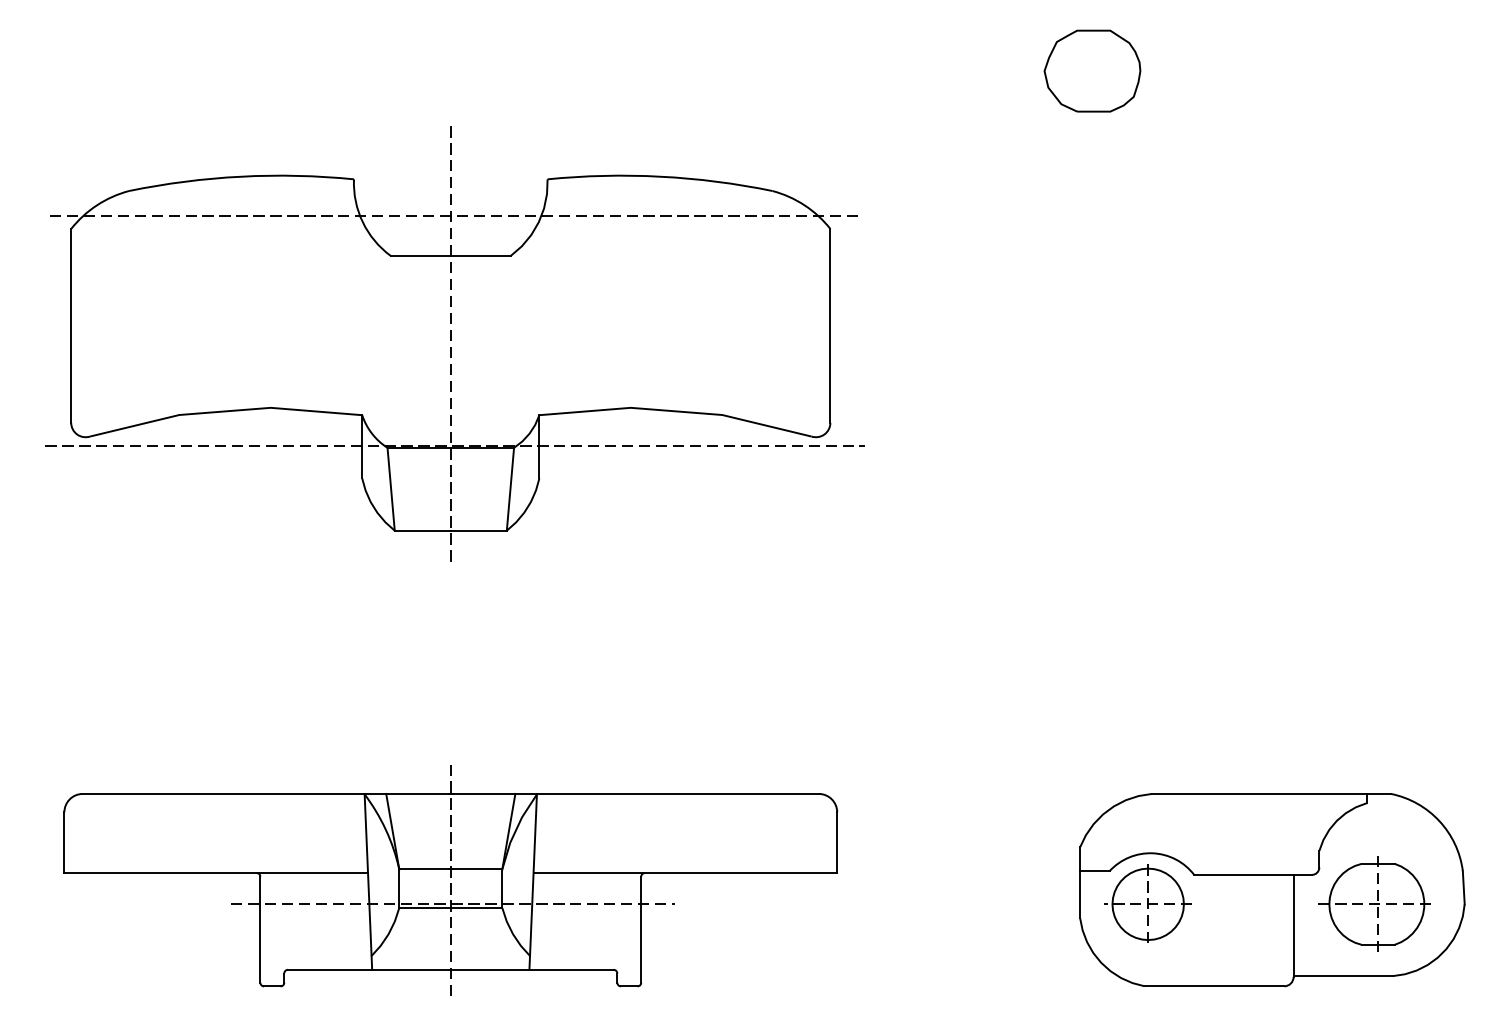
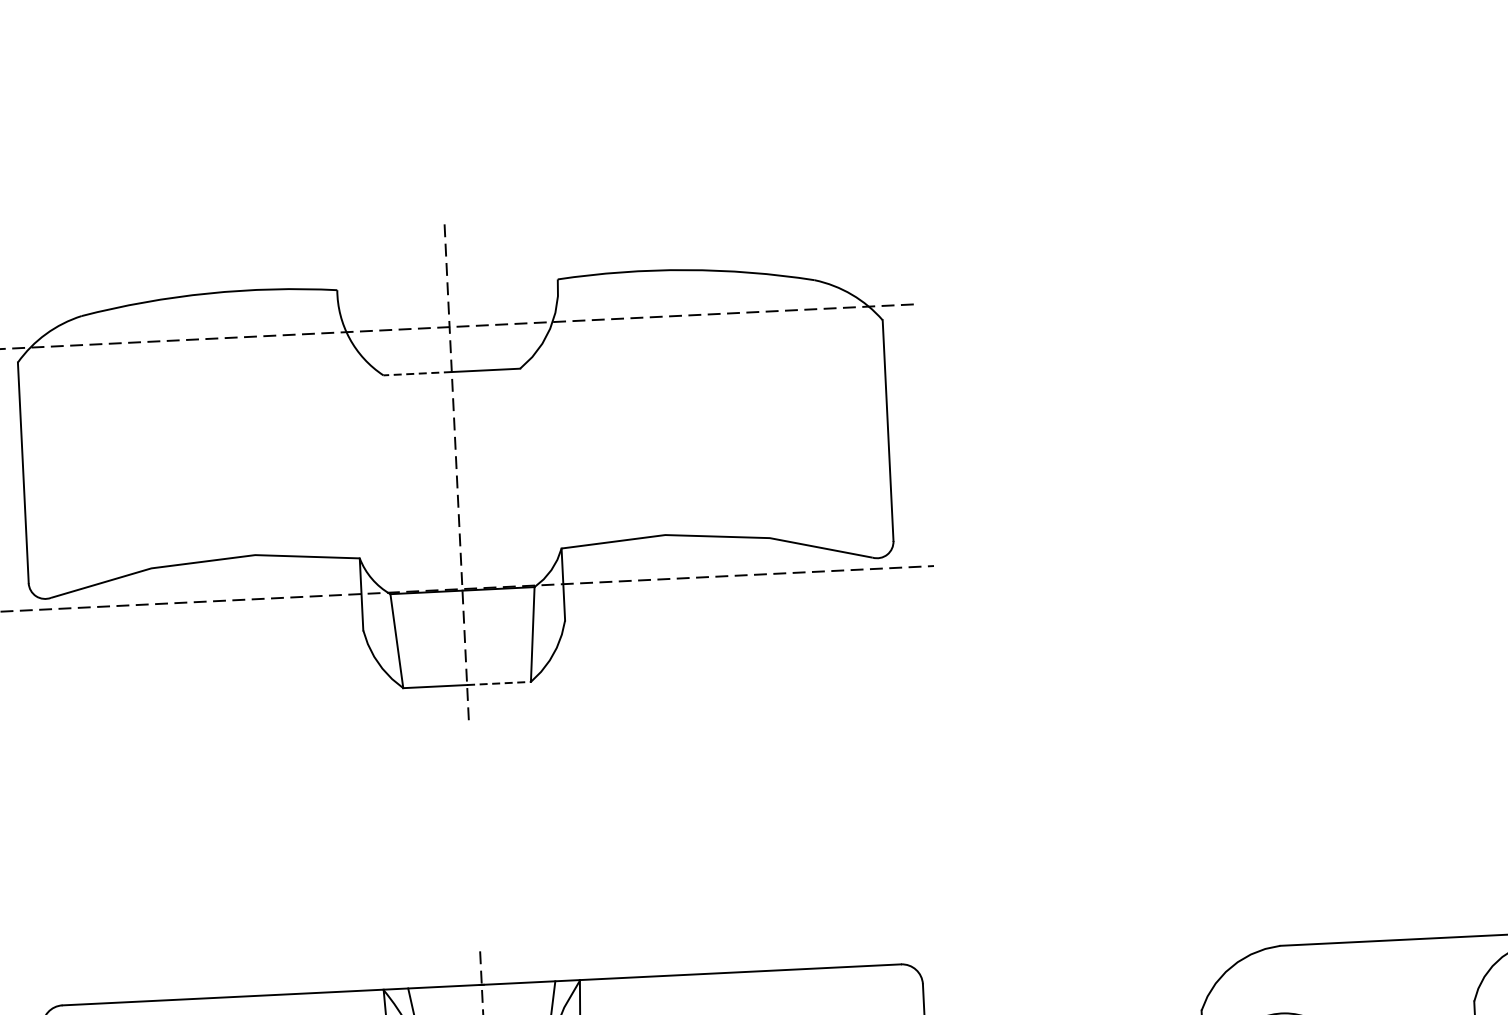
part: (1092, 70) -> (1172, 125), removed
line: (420, 255) -> (417, 373), solid -> dashed
line: (479, 530) -> (499, 683), solid -> dashed

